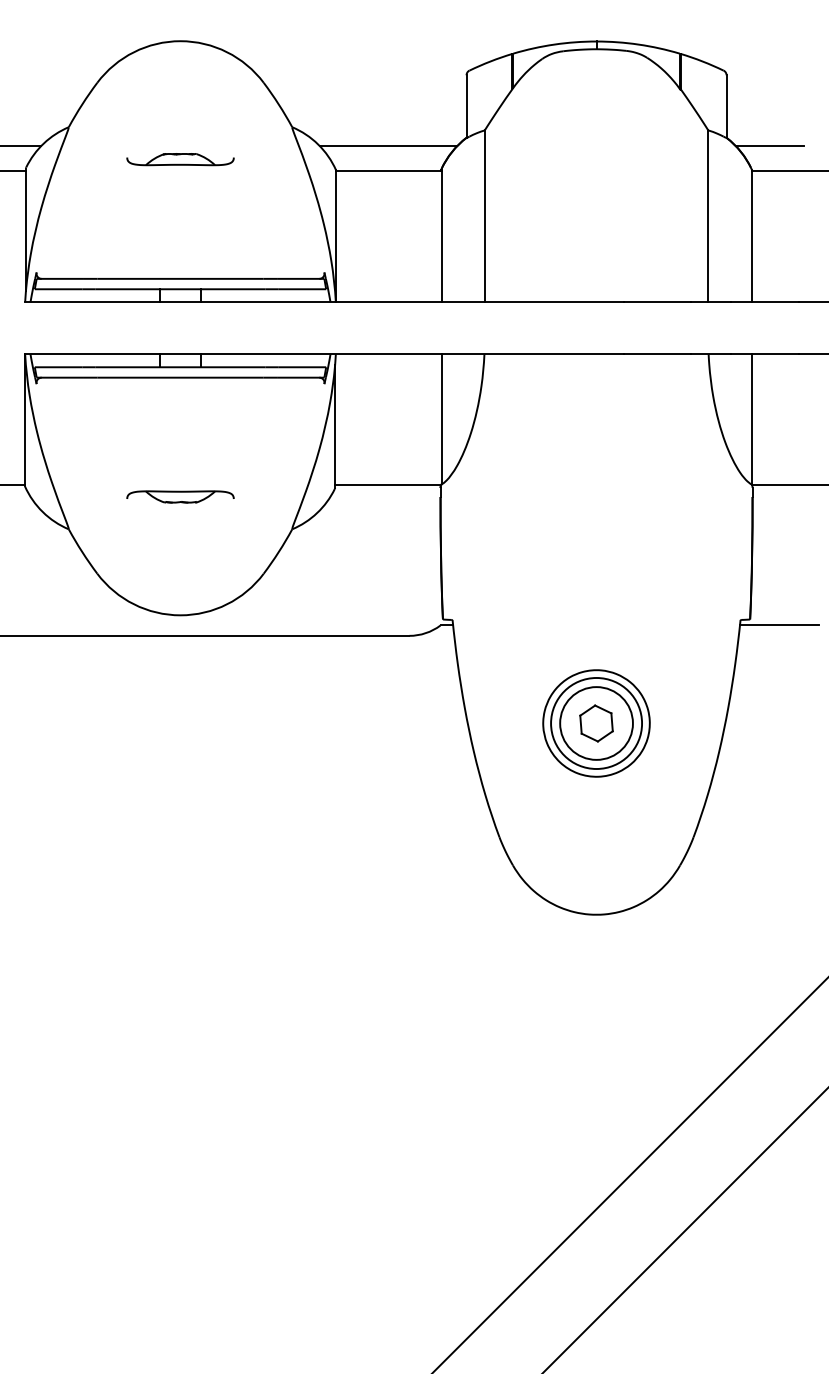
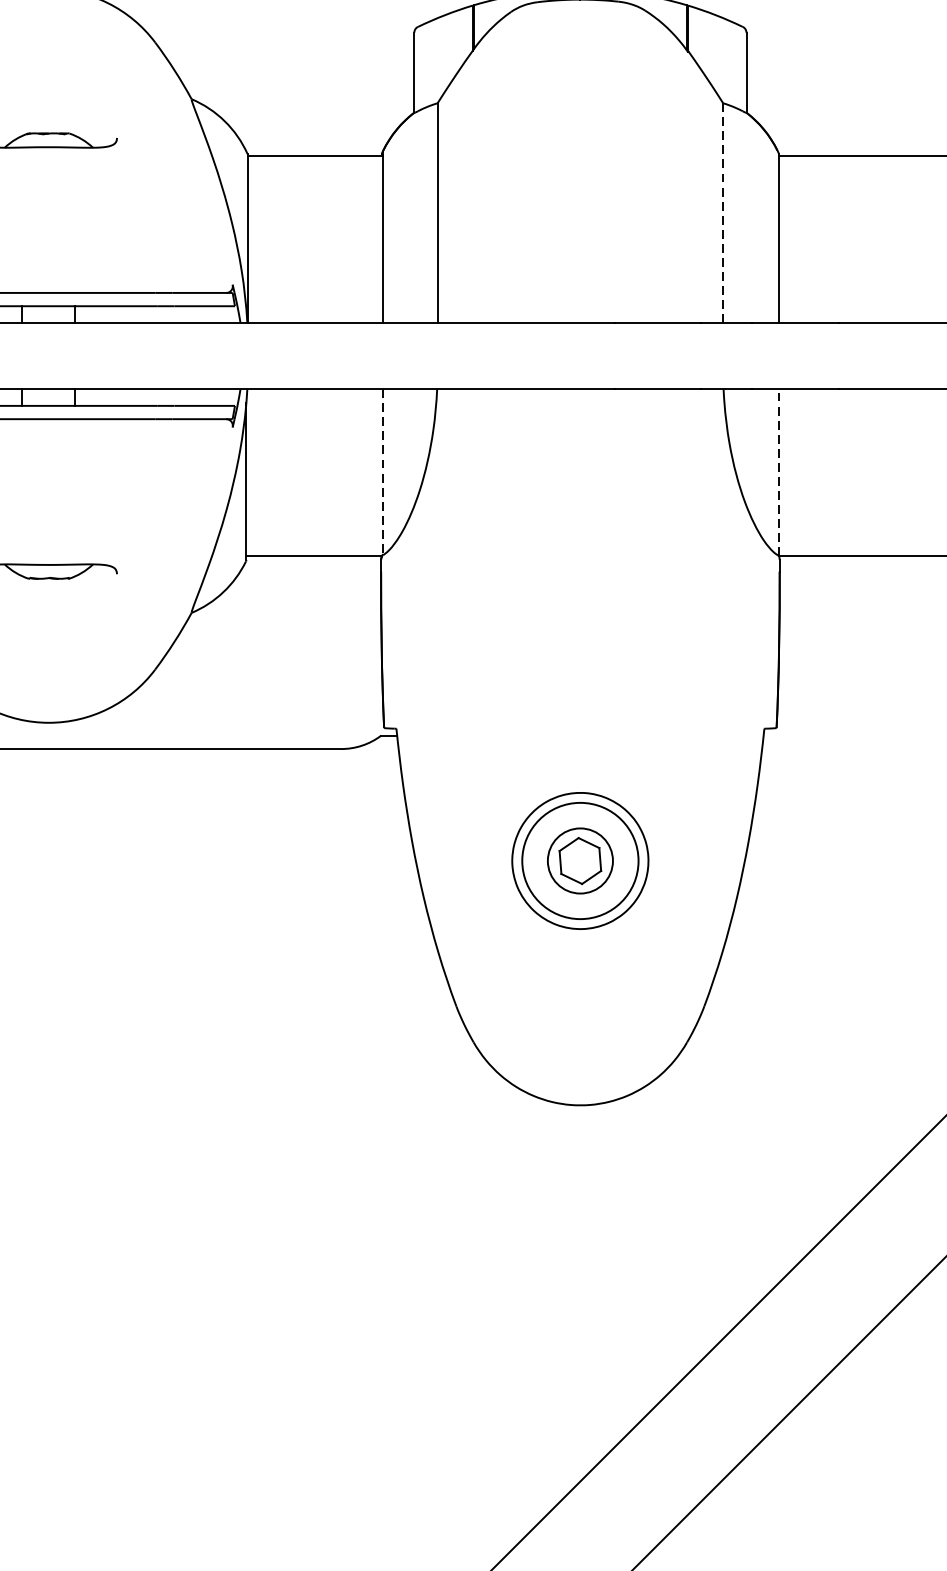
line: (388, 145) -> (314, 122), removed
line: (769, 145) -> (801, 122), removed
line: (708, 216) -> (723, 213), solid -> dashed
line: (441, 418) -> (382, 471), solid -> dashed
line: (752, 419) -> (779, 472), solid -> dashed
line: (778, 625) -> (812, 735), removed
circle: (596, 723) -> (580, 861), size x0.7

